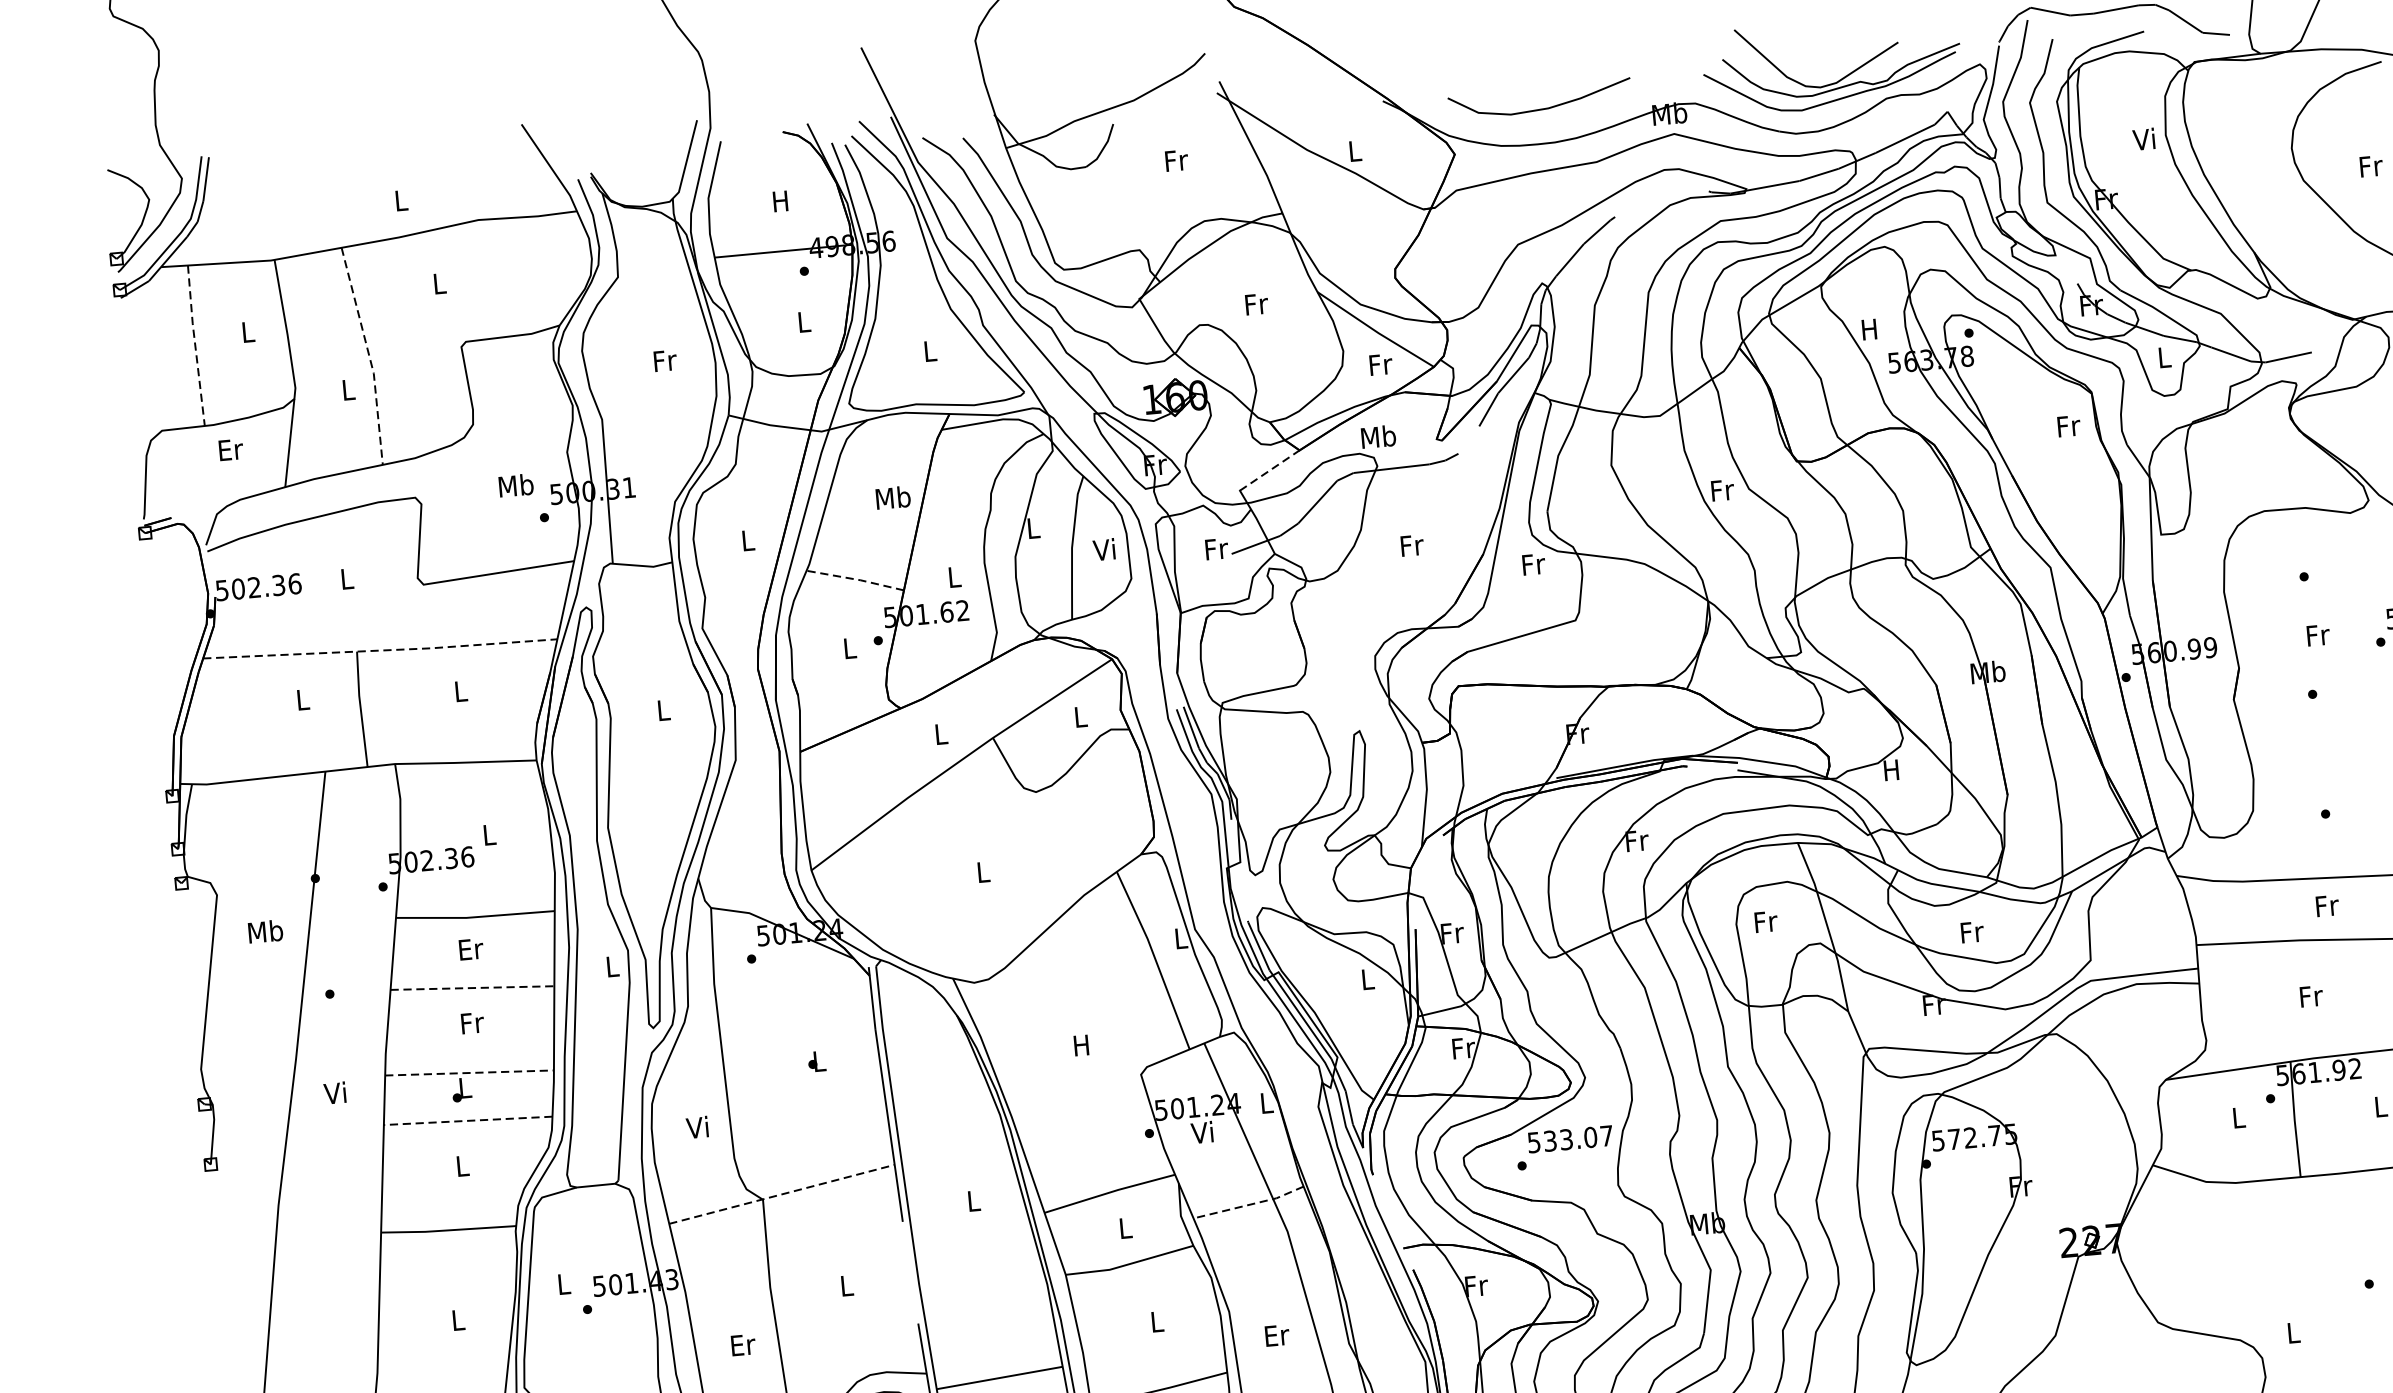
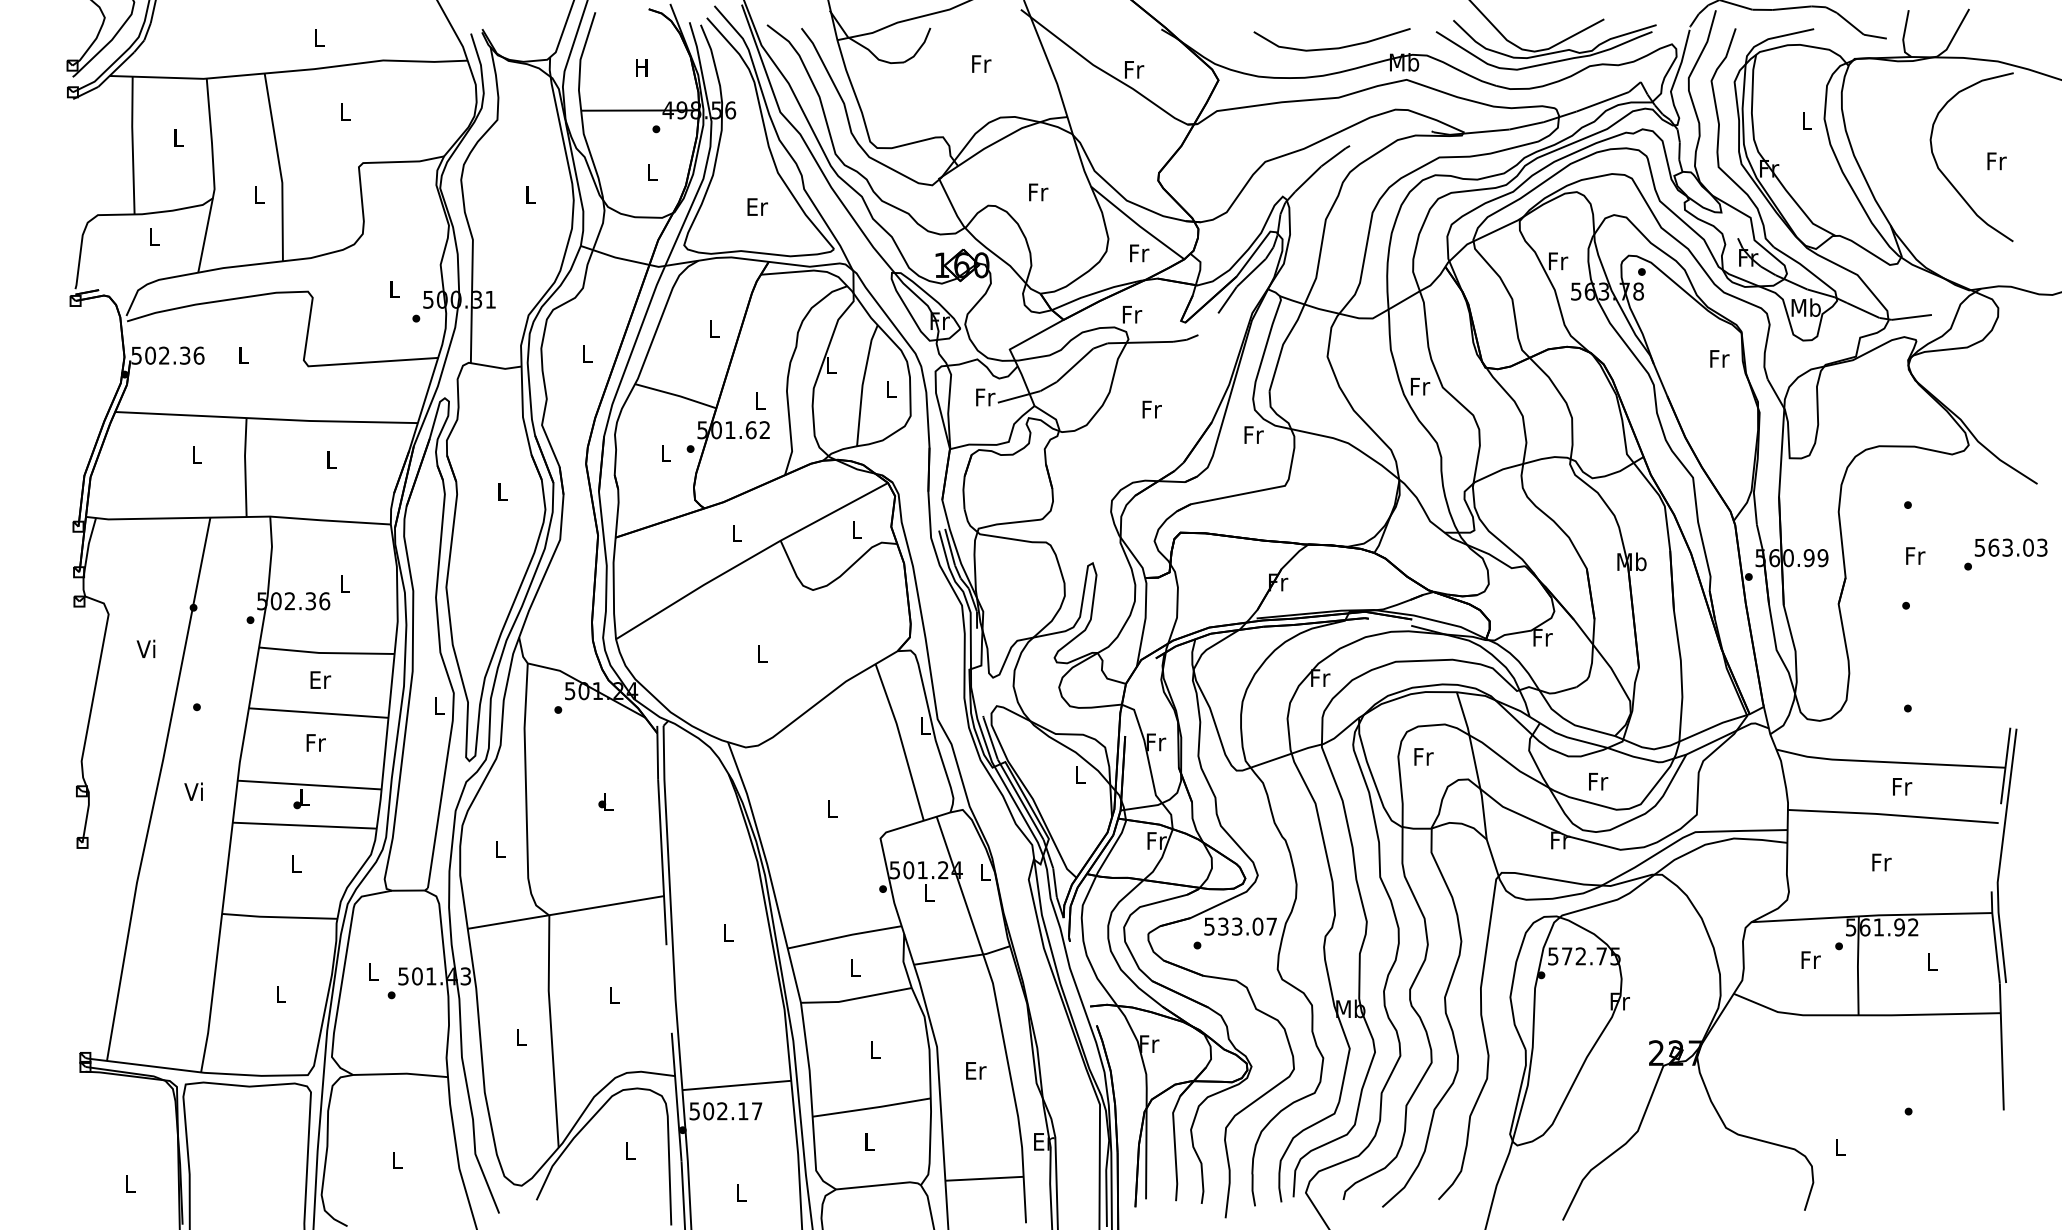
curve: (1541, 108) -> (1332, 47), moved
text: (2143, 139) -> (1805, 120), Vi -> L
text: (1355, 150) -> (1134, 69), L -> Fr
text: (1870, 329) -> (1558, 261), H -> Fr
line: (194, 344) -> (132, 144), dashed -> solid
text: (930, 350) -> (757, 206), L -> Er
line: (368, 357) -> (279, 168), dashed -> solid
text: (2163, 357) -> (1805, 307), L -> Mb
text: (665, 360) -> (531, 194), Fr -> L
text: (1378, 436) -> (1131, 314), Mb -> Fr
text: (231, 449) -> (155, 236), Er -> L
line: (1269, 470) -> (1036, 334), dashed -> solid
text: (515, 484) -> (394, 288), Mb -> L
text: (893, 497) -> (714, 328), Mb -> L
text: (1103, 550) -> (889, 389), Vi -> L
line: (854, 579) -> (675, 395), dashed -> solid
line: (381, 651) -> (267, 419), dashed -> solid
text: (1891, 770) -> (1542, 637), H -> Fr
text: (264, 931) -> (146, 648), Mb -> Vi
line: (472, 988) -> (318, 713), dashed -> solid
text: (1080, 1044) -> (831, 808), H -> L
line: (470, 1073) -> (310, 785), dashed -> solid
text: (2238, 1117) -> (1810, 959), L -> Fr
line: (467, 1120) -> (304, 825), dashed -> solid
text: (696, 1126) -> (498, 848), Vi -> L
text: (1201, 1132) -> (927, 892), Vi -> L
line: (782, 1194) -> (566, 912), dashed -> solid
line: (1250, 1204) -> (963, 957), dashed -> solid
text: (743, 1344) -> (521, 1037), Er -> L

